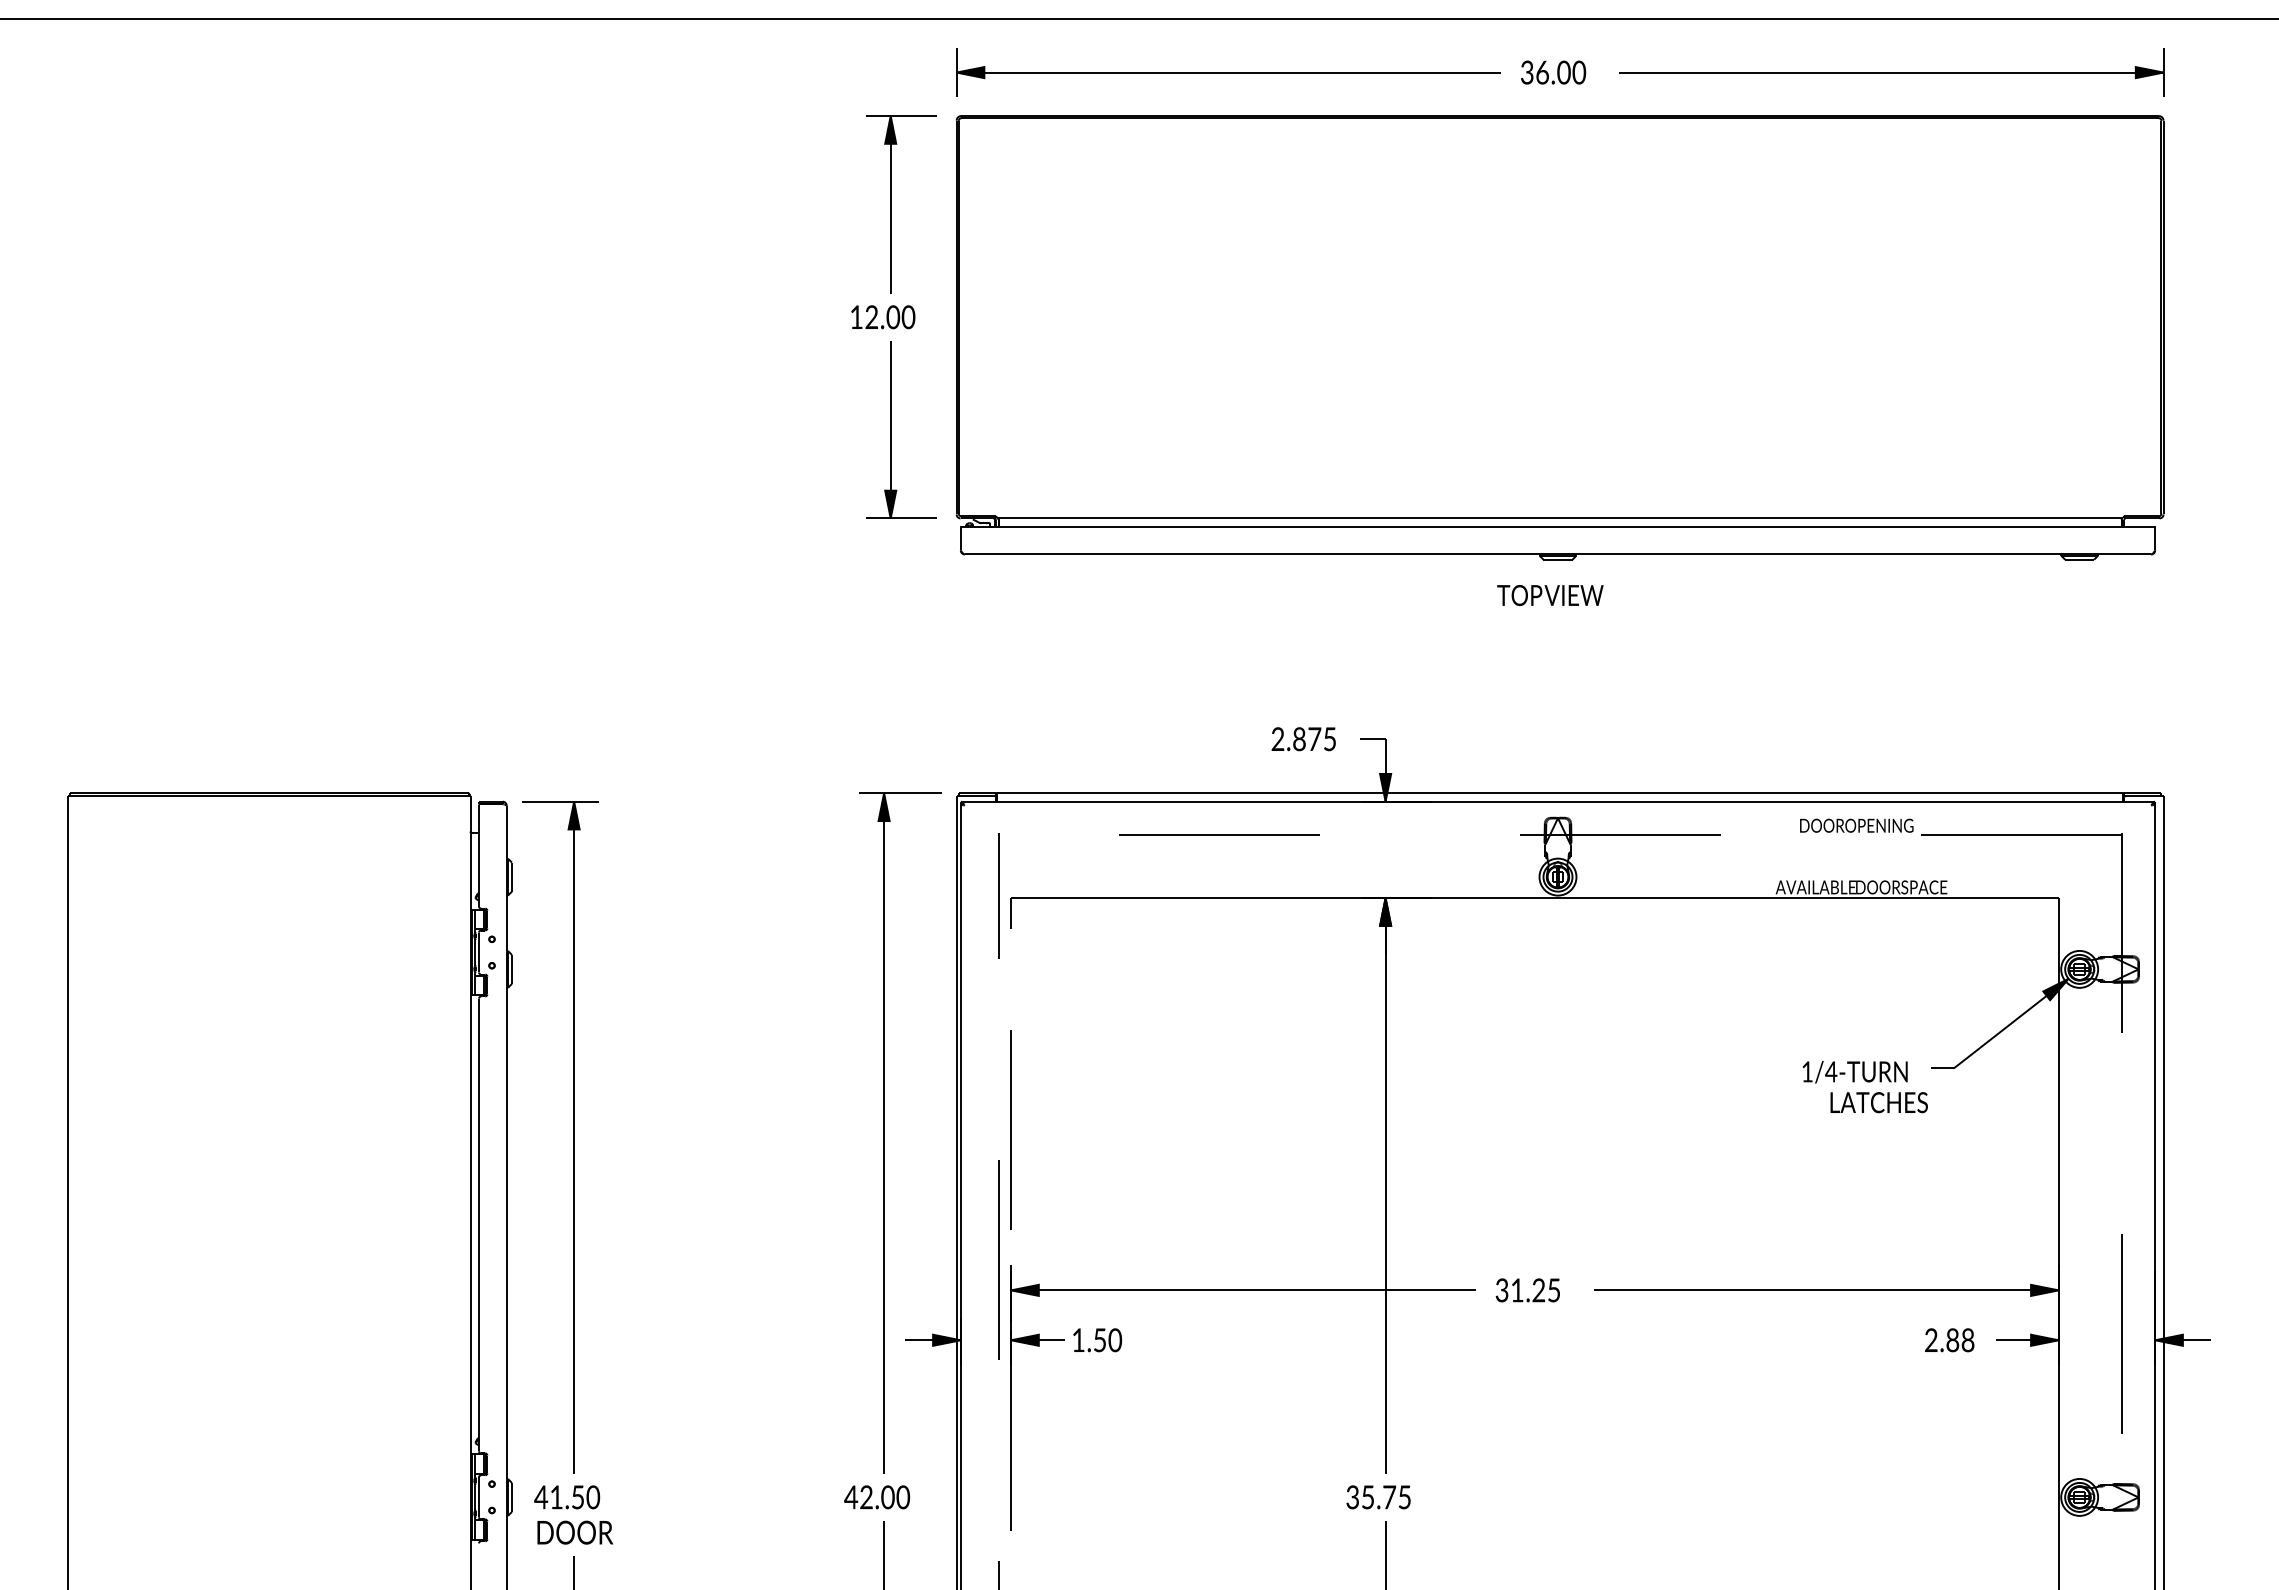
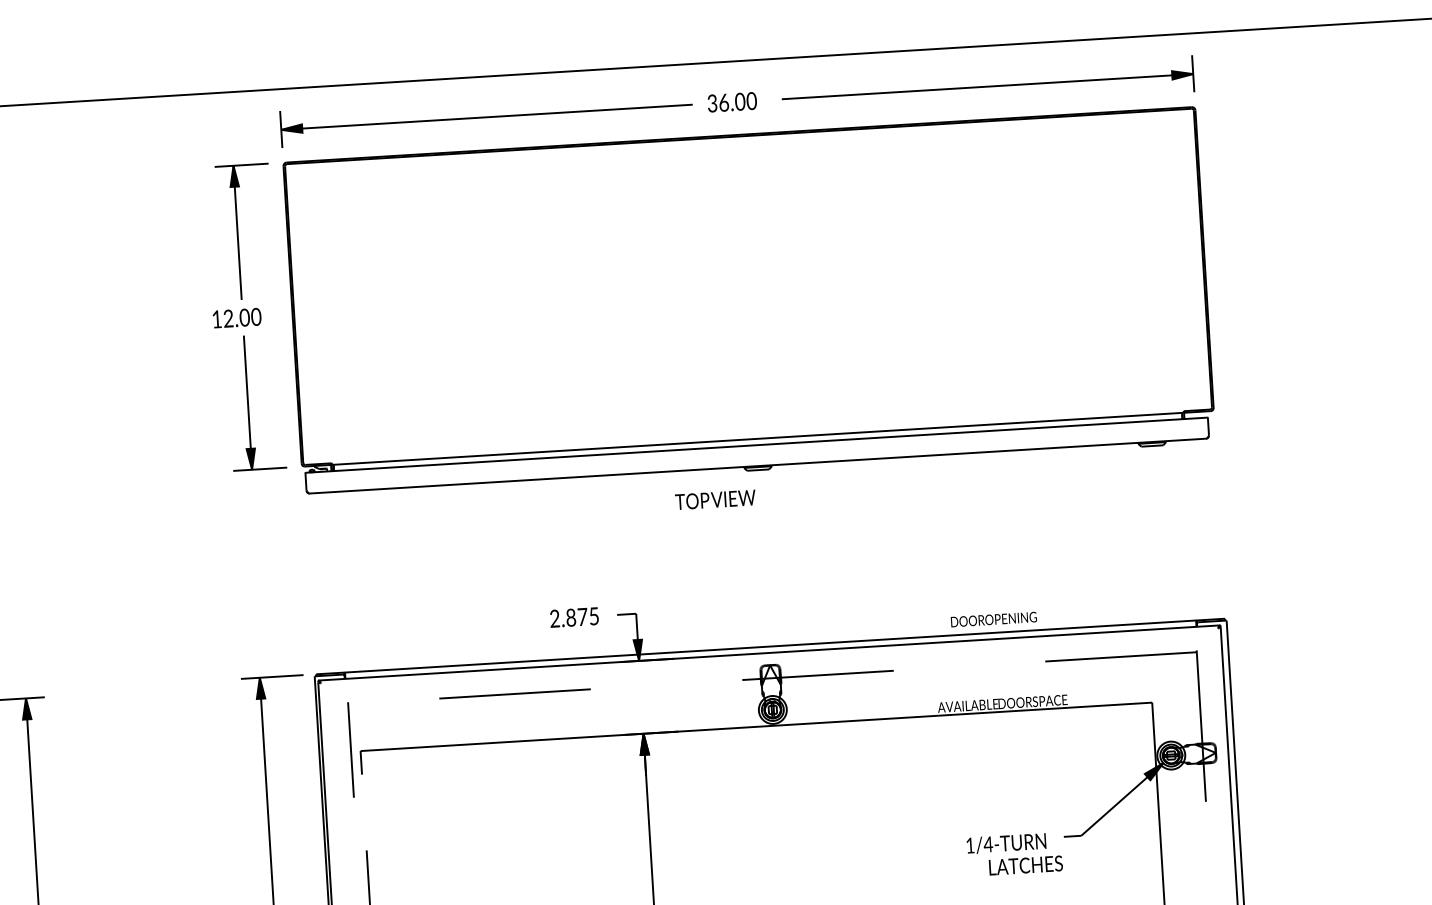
text: (1550, 595) -> (715, 499), moved
text: (1856, 825) -> (993, 619), moved

